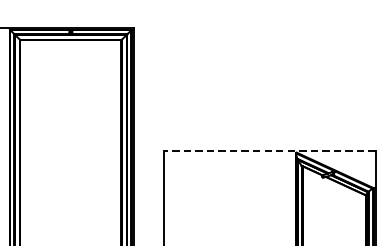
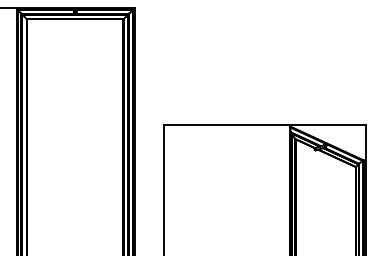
line: (269, 150) -> (264, 124), dashed -> solid

